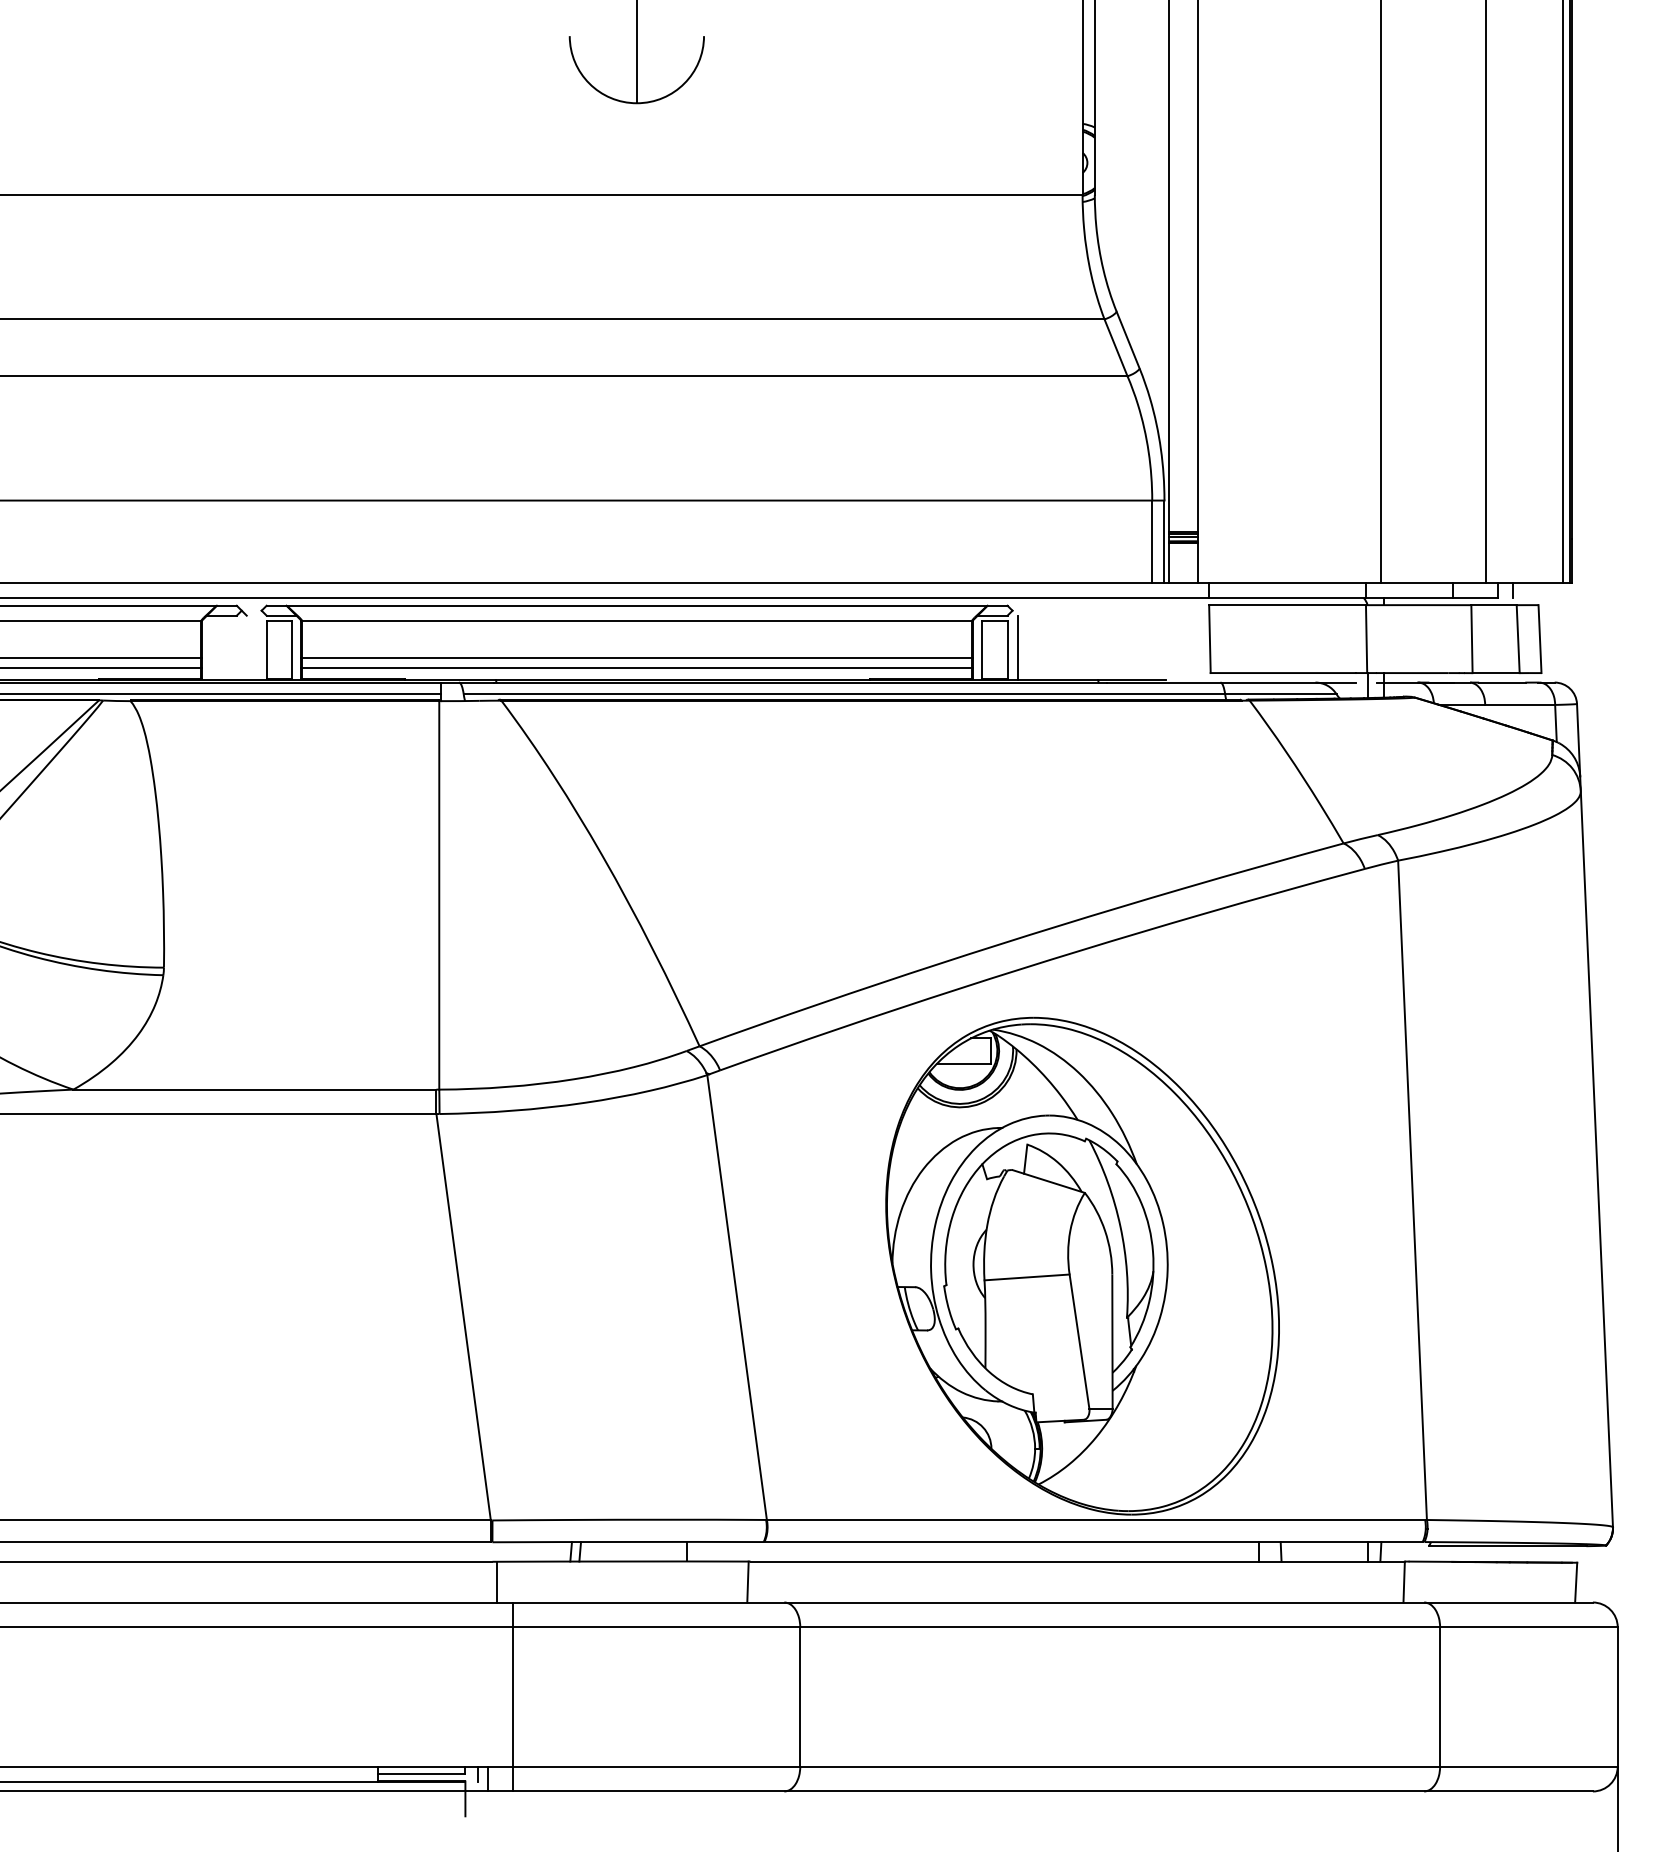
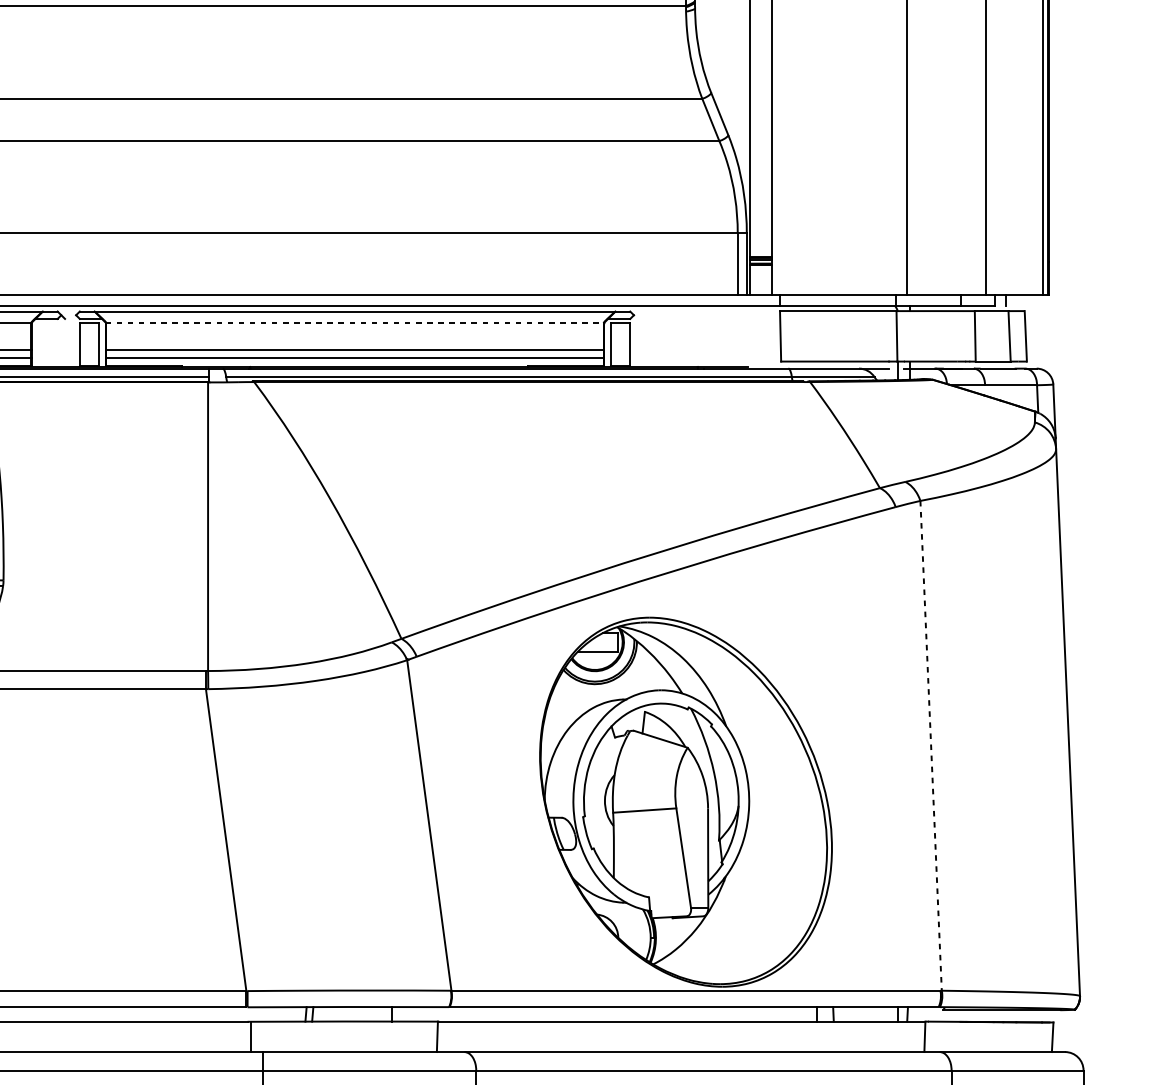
line: (637, 620) -> (355, 322), solid -> dashed
line: (1017, 647) -> (637, 342), removed
line: (1412, 1190) -> (931, 745), solid -> dashed

